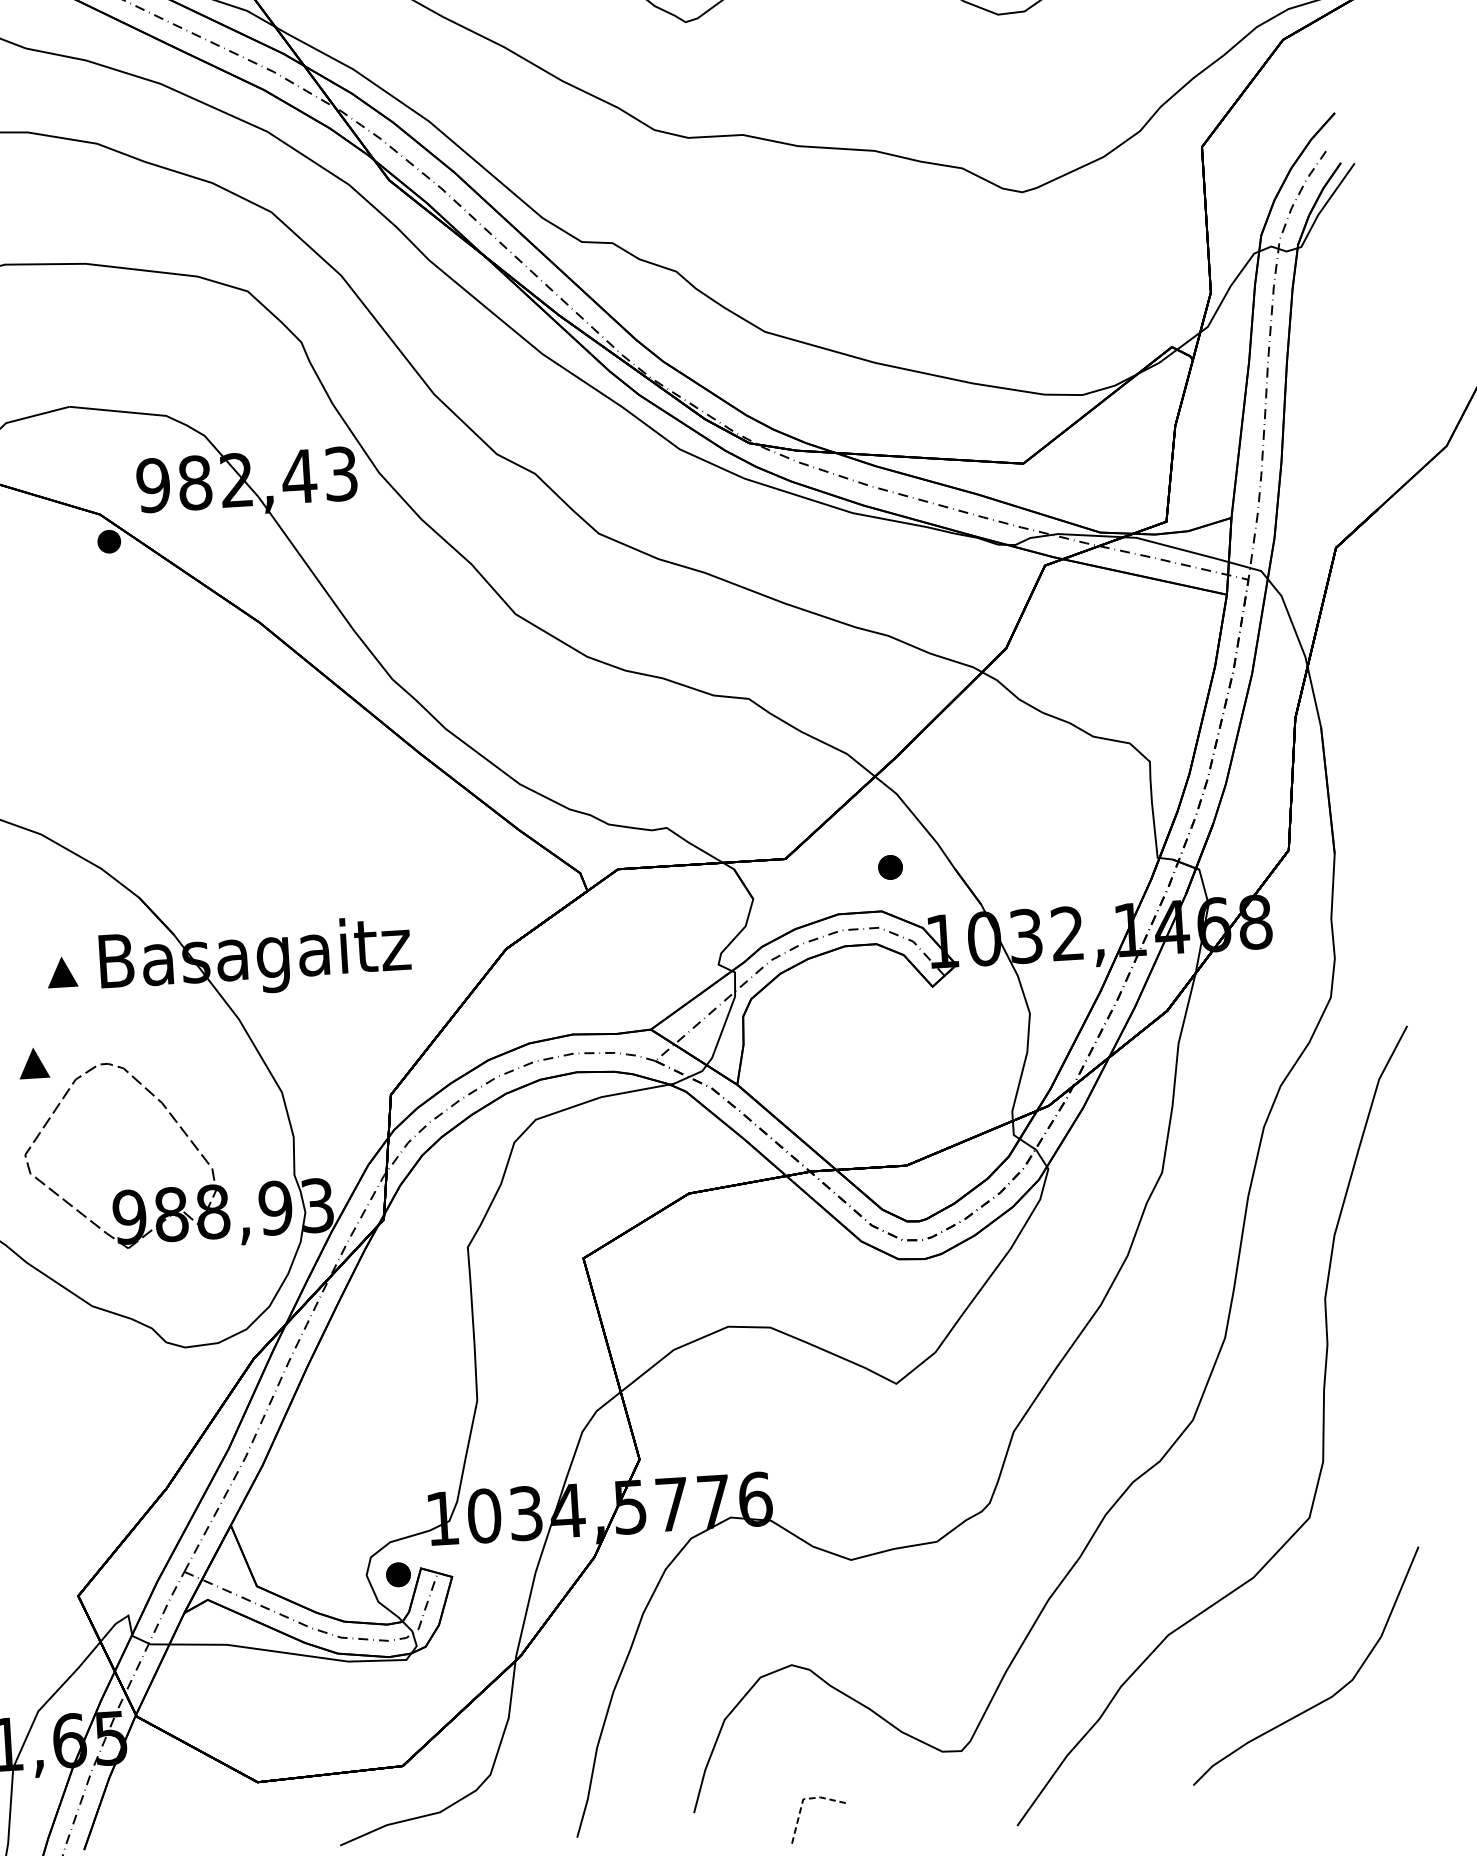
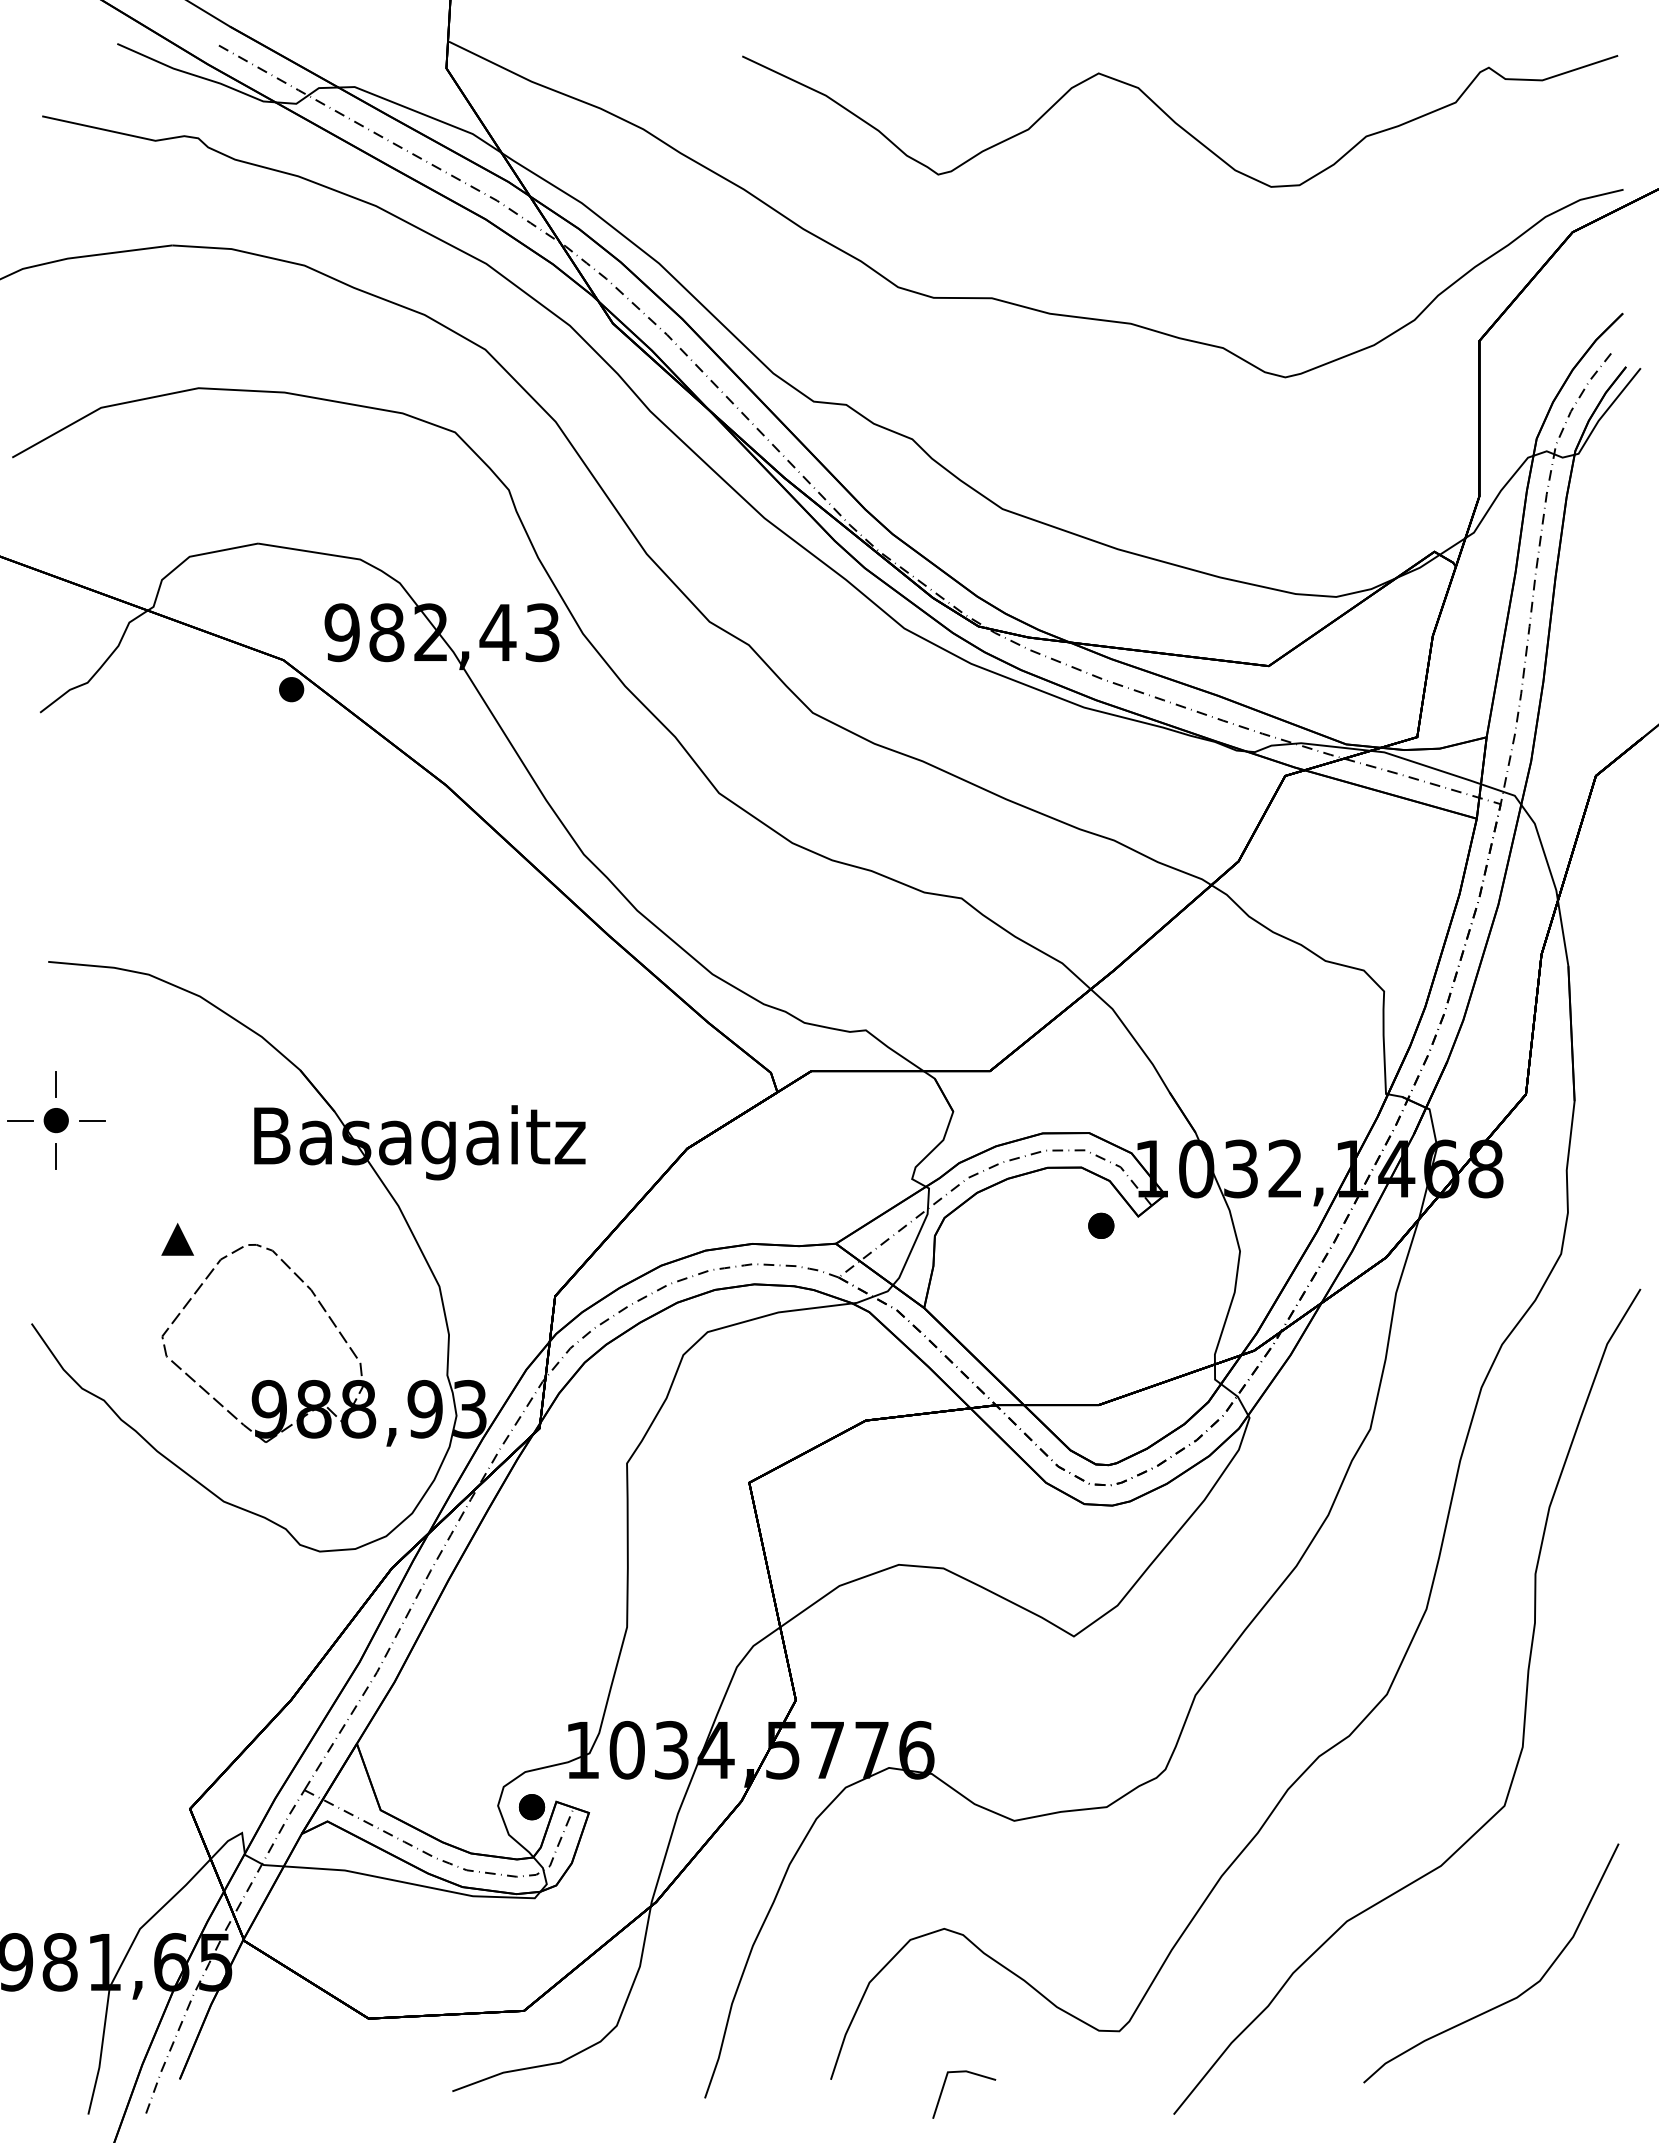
part: (890, 867) -> (1101, 1225), moved
part: (62, 972) -> (213, 1144), removed
line: (803, 1799) -> (948, 2072), dashed -> solid

